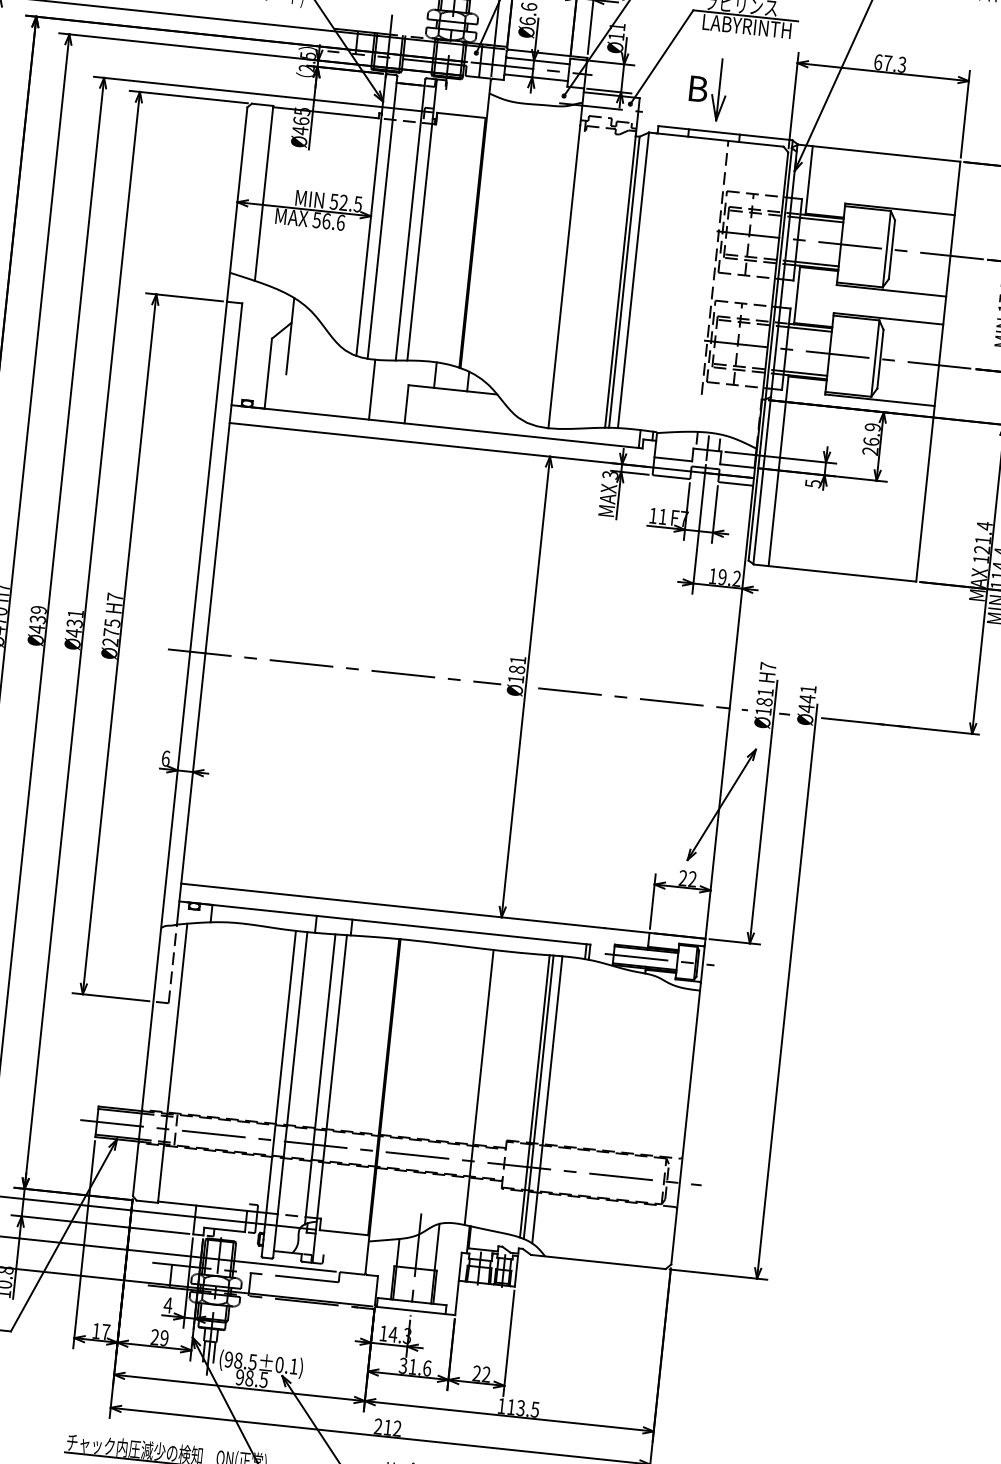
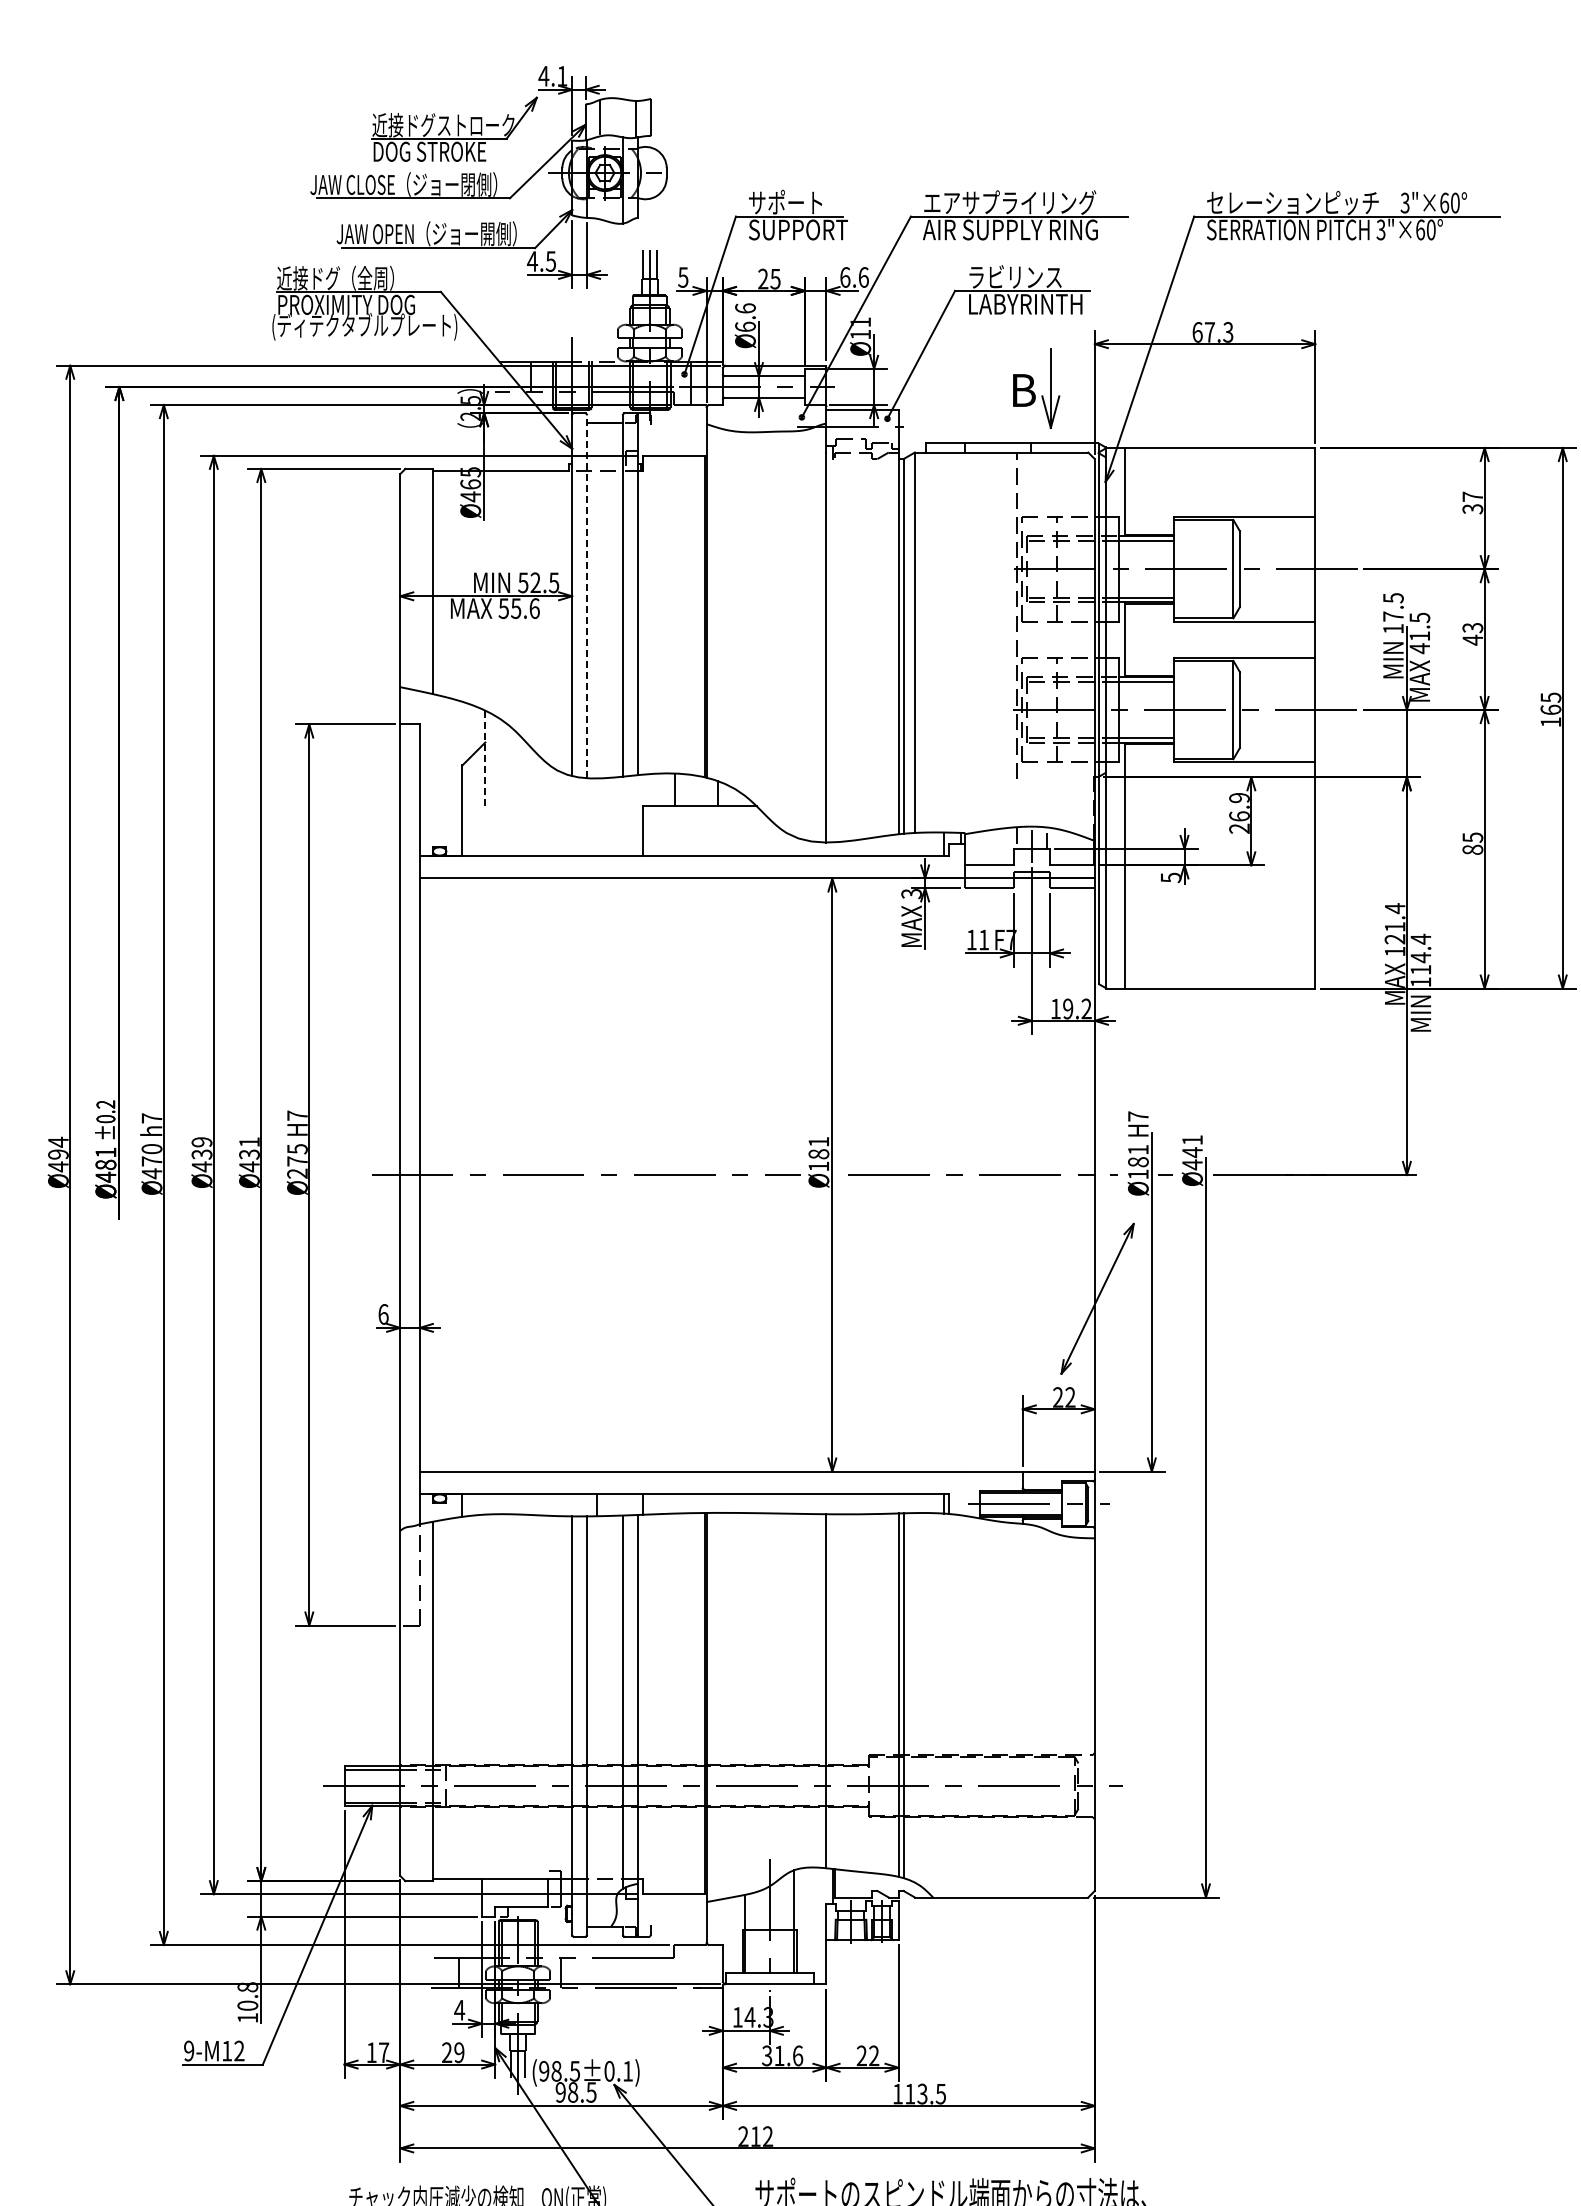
part: (708, 88) -> (1036, 388), moved
line: (382, 217) -> (586, 596), solid -> dashed
text: (326, 221) -> (515, 608), 56.6 -> 55.6
line: (290, 336) -> (485, 760), solid -> dashed
line: (371, 389) -> (596, 816), removed
line: (547, 1099) -> (914, 1697), removed

